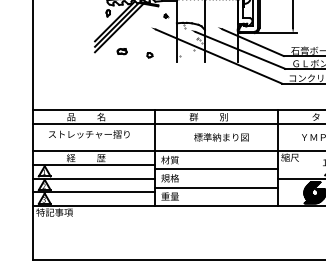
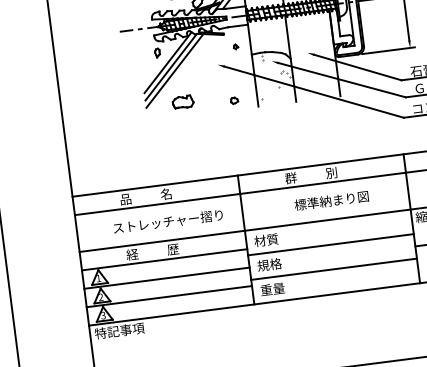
part: (121, 51) -> (182, 102), size x1.67
part: (149, 55) -> (233, 101), moved
text: (89, 134) -> (168, 221), moved

